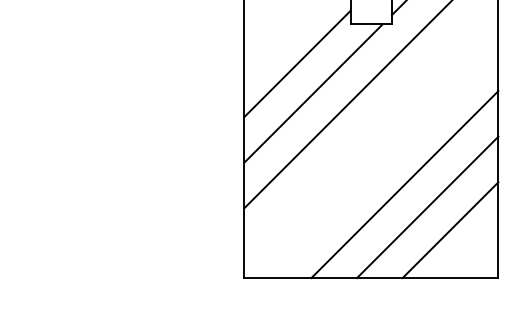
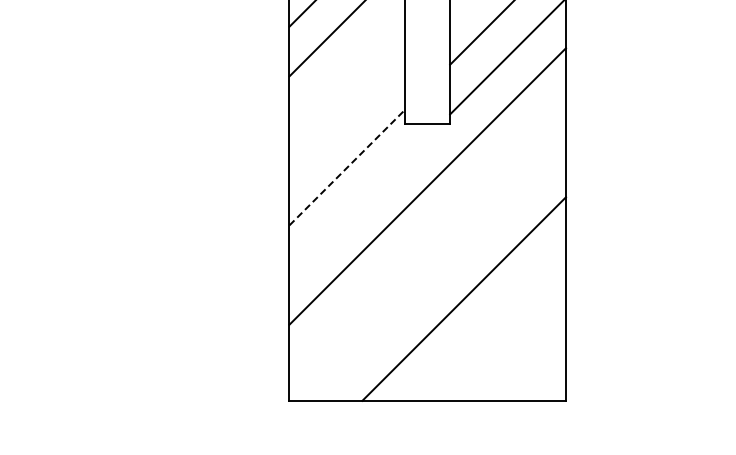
line: (297, 63) -> (347, 167), solid -> dashed
line: (313, 93) -> (364, 199), removed
line: (428, 207) -> (489, 323), removed
line: (450, 229) -> (513, 348), removed

